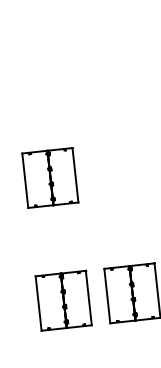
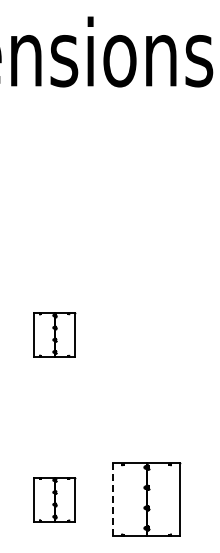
part: (50, 177) -> (54, 334), size x0.6
line: (107, 295) -> (112, 499), solid -> dashed
part: (63, 300) -> (54, 499), size x0.6

